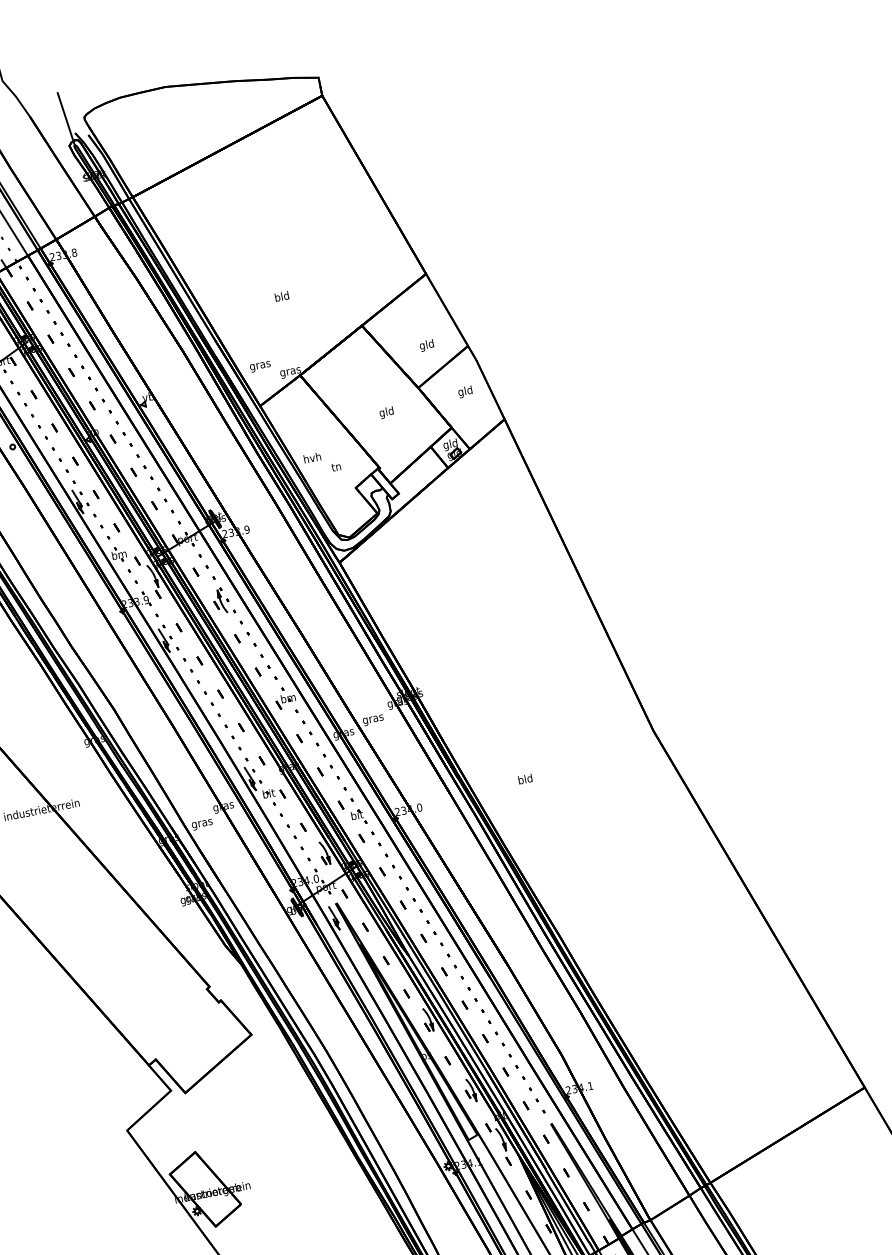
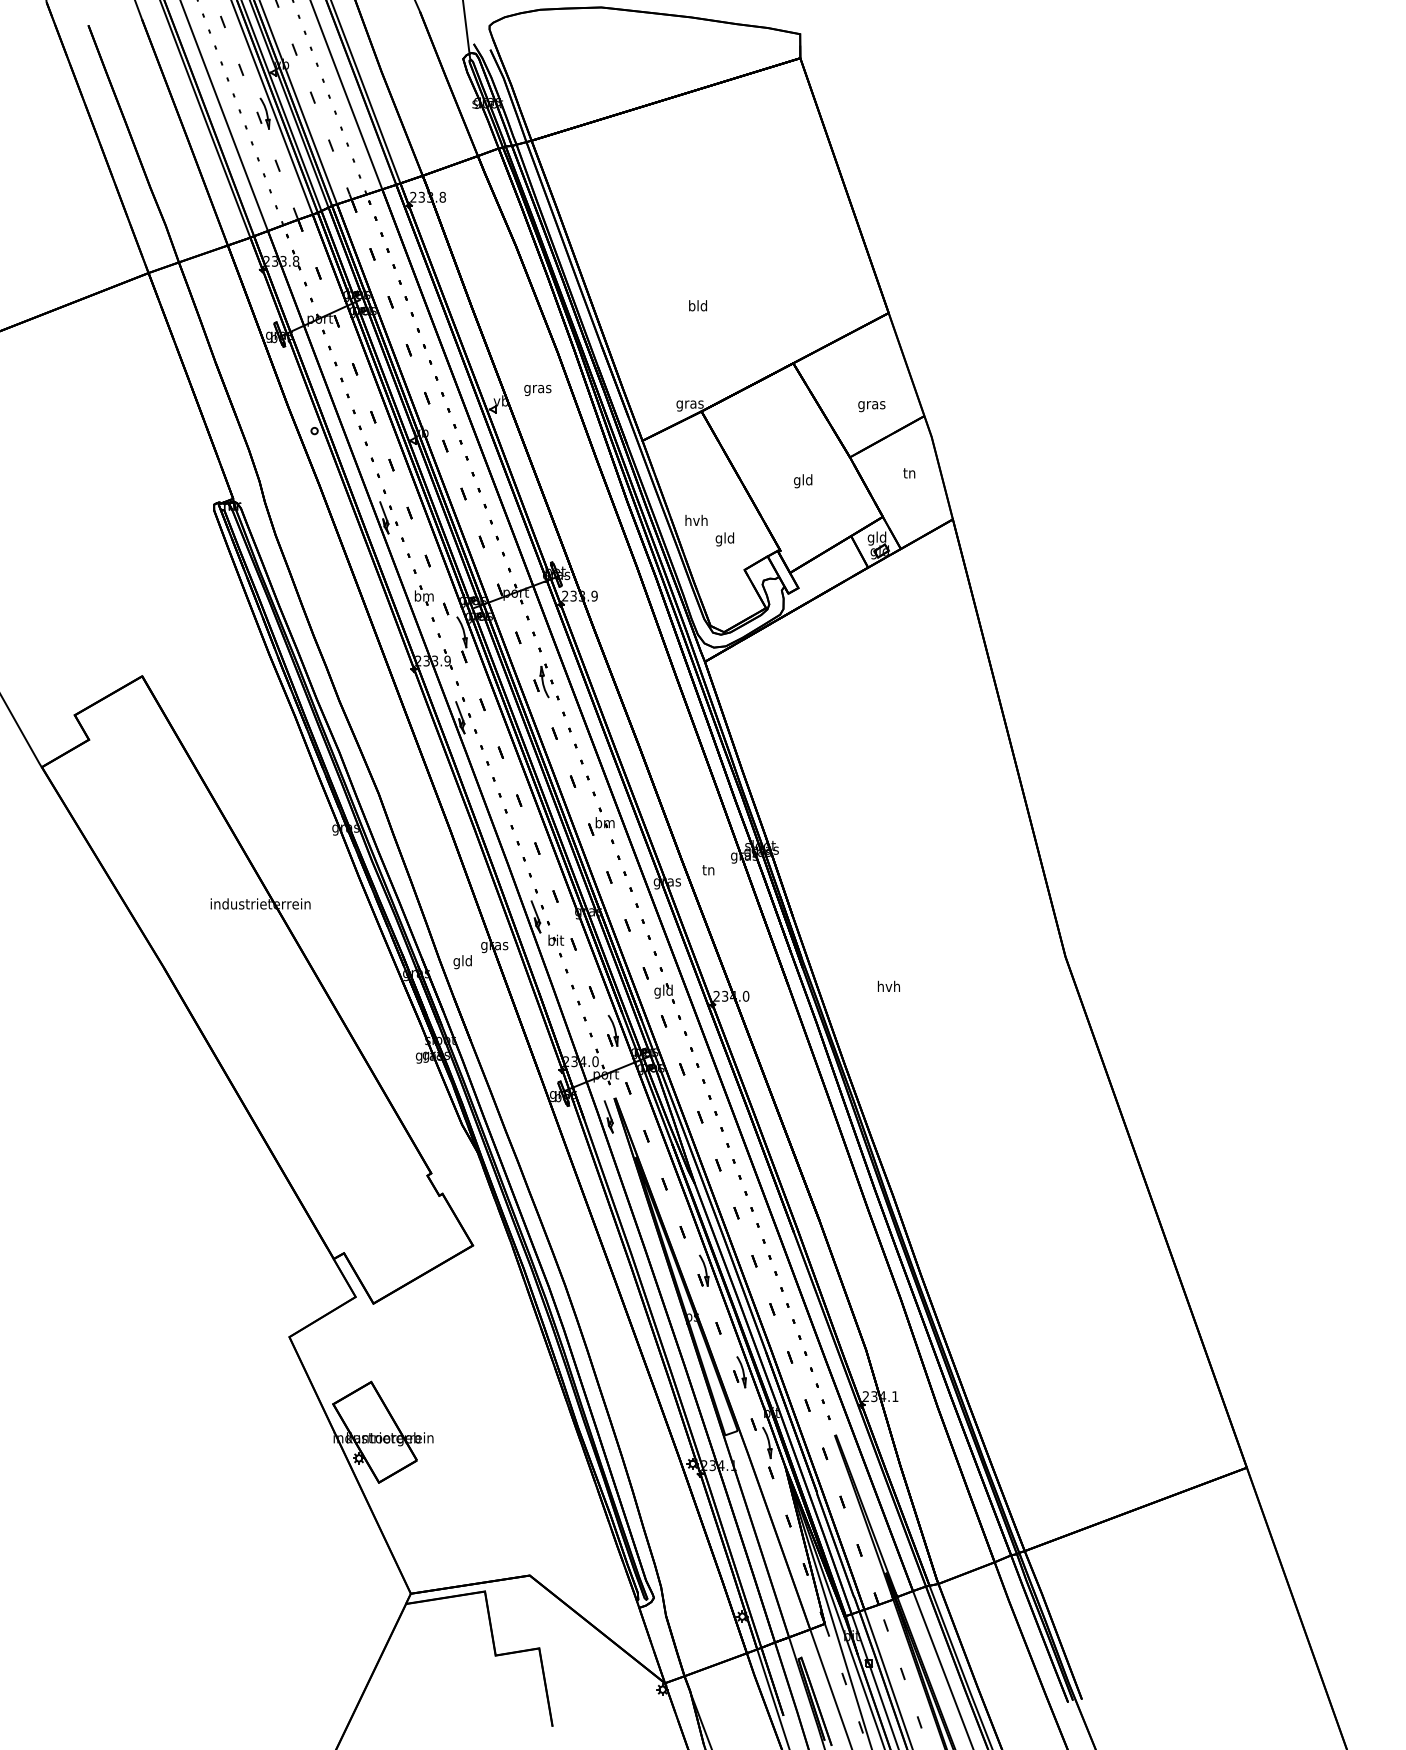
text: (426, 345) -> (871, 405), gld -> gras
text: (260, 366) -> (537, 390), moved
text: (465, 392) -> (909, 474), gld -> tn
text: (336, 468) -> (724, 539), tn -> gld
text: (373, 719) -> (708, 871), gras -> tn
text: (525, 779) -> (888, 986), bld -> hvh
text: (356, 816) -> (663, 991), bit -> gld
text: (201, 823) -> (462, 962), gras -> gld

